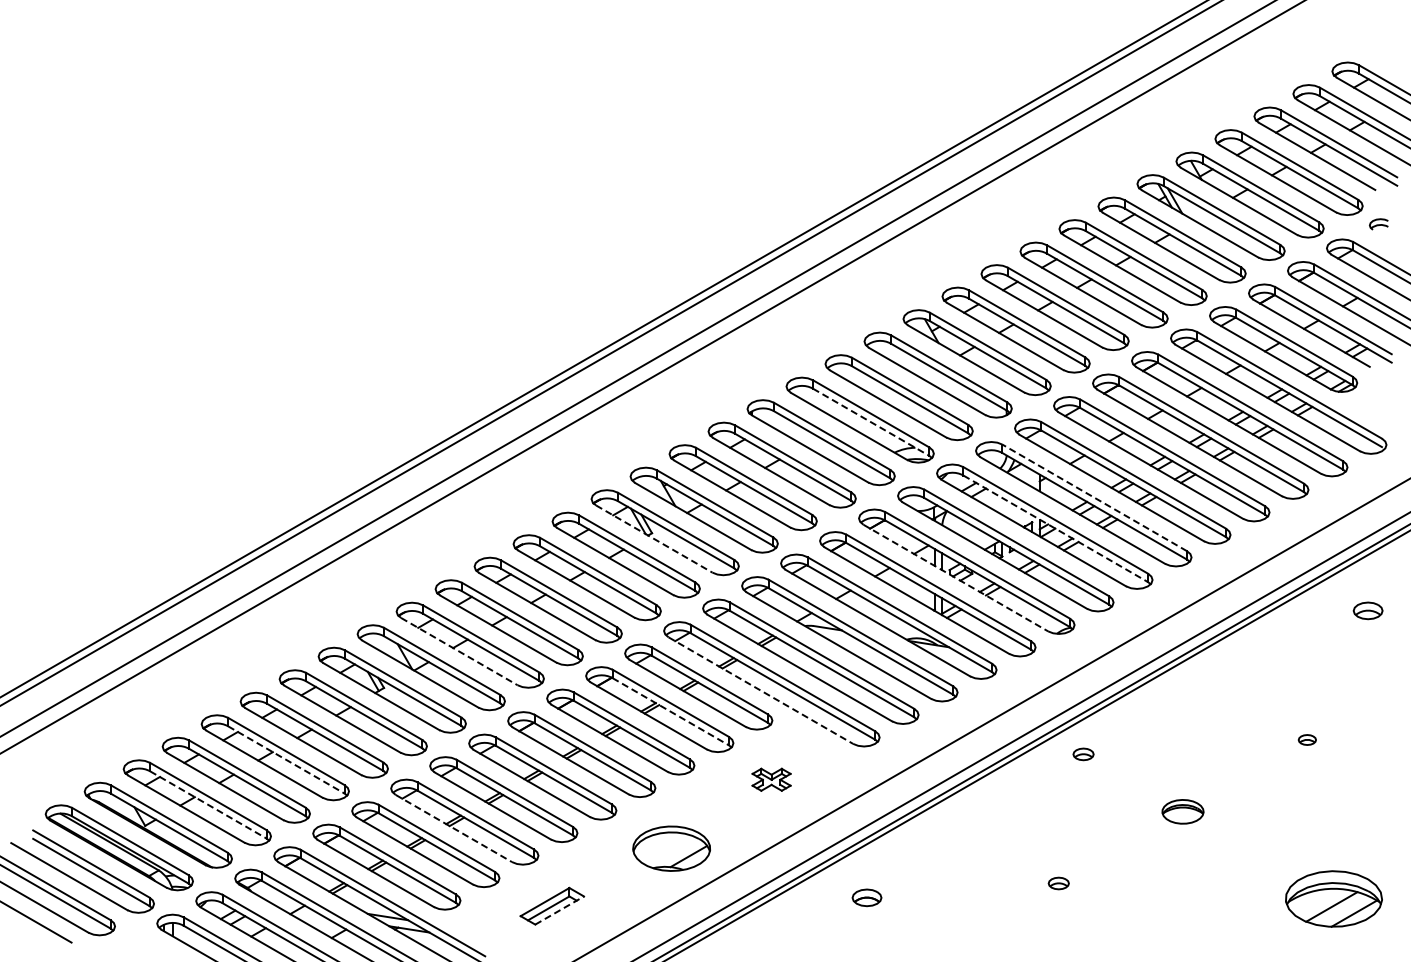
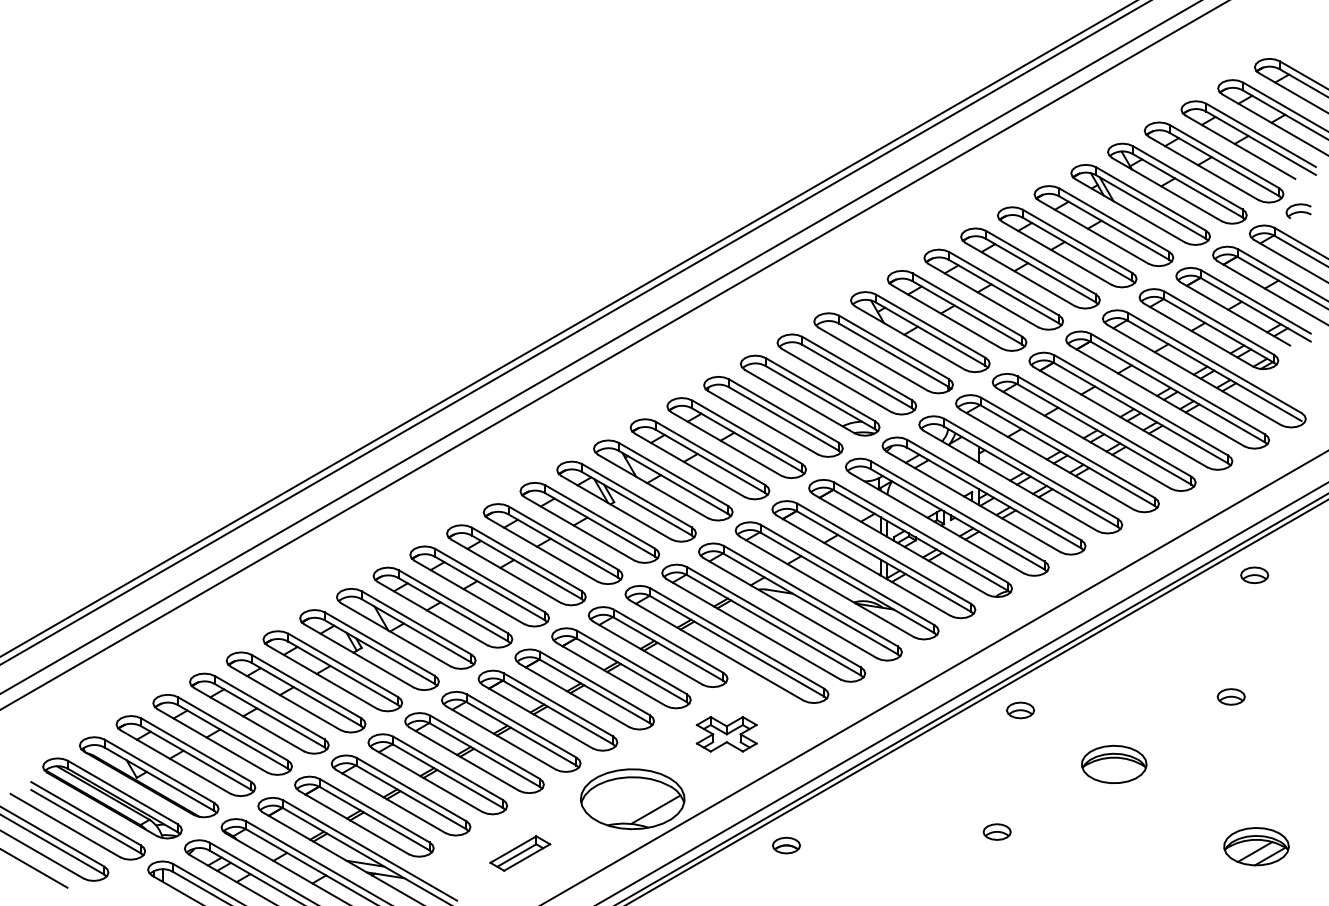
part: (1378, 224) -> (1298, 211), size x1.43
line: (871, 422) -> (820, 397), dashed -> solid
line: (1094, 497) -> (1030, 468), dashed -> solid
line: (1055, 528) -> (994, 497), dashed -> solid
line: (654, 539) -> (616, 508), dashed -> solid
line: (955, 578) -> (899, 544), dashed -> solid
part: (1367, 610) -> (1254, 574), moved
line: (459, 651) -> (432, 613), dashed -> solid
line: (760, 690) -> (716, 650), dashed -> solid
line: (671, 711) -> (632, 670), dashed -> solid
part: (1307, 739) -> (1231, 696), size x1.67
part: (1083, 754) -> (1020, 710), size x1.43
line: (286, 760) -> (269, 716), dashed -> solid
part: (771, 779) -> (726, 734), size x1.67
line: (208, 805) -> (196, 758), dashed -> solid
part: (1182, 811) -> (1113, 764), size x1.67
line: (454, 828) -> (428, 780), dashed -> solid
part: (671, 848) -> (632, 799), size x1.43
part: (1058, 883) -> (996, 832), size x1.43
part: (866, 897) -> (785, 845), moved
part: (1334, 898) -> (1256, 846), size x0.71
line: (560, 910) -> (527, 857), dashed -> solid

